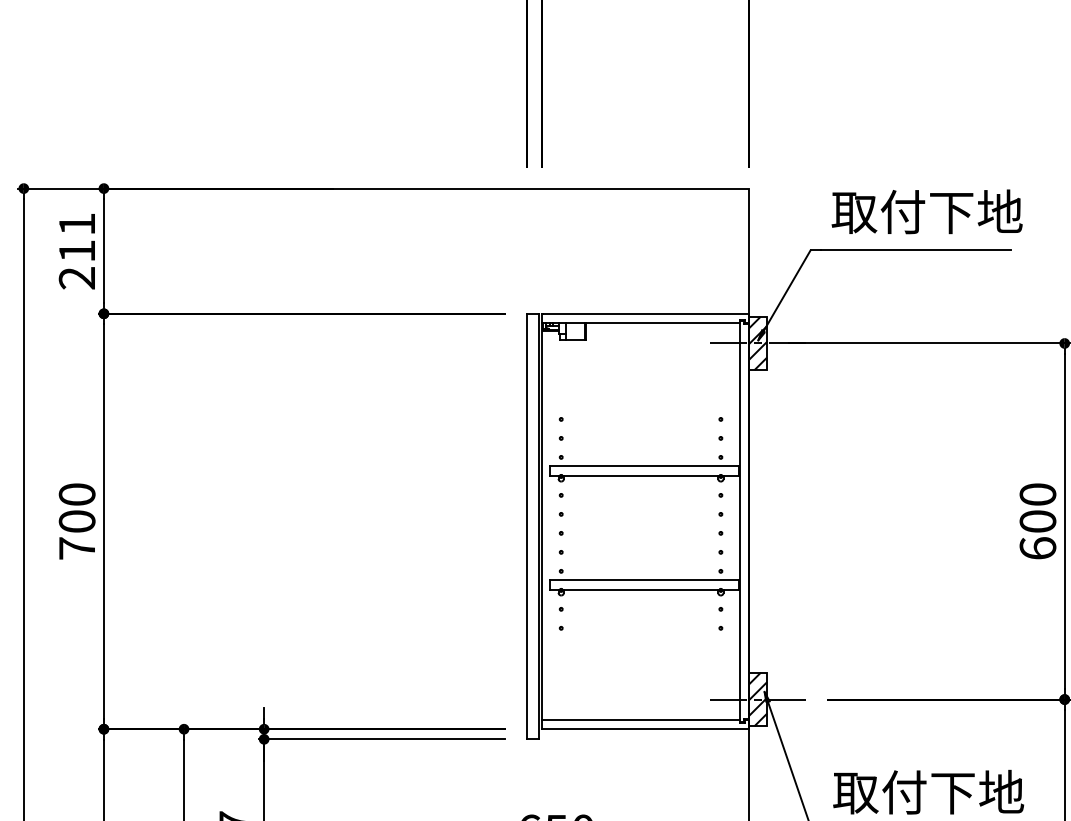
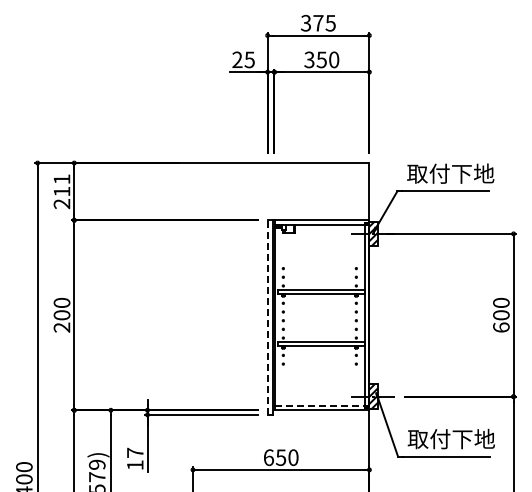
line: (526, 526) -> (267, 317), solid -> dashed
text: (76, 548) -> (61, 327), 700 -> 200
line: (642, 718) -> (320, 405), solid -> dashed

